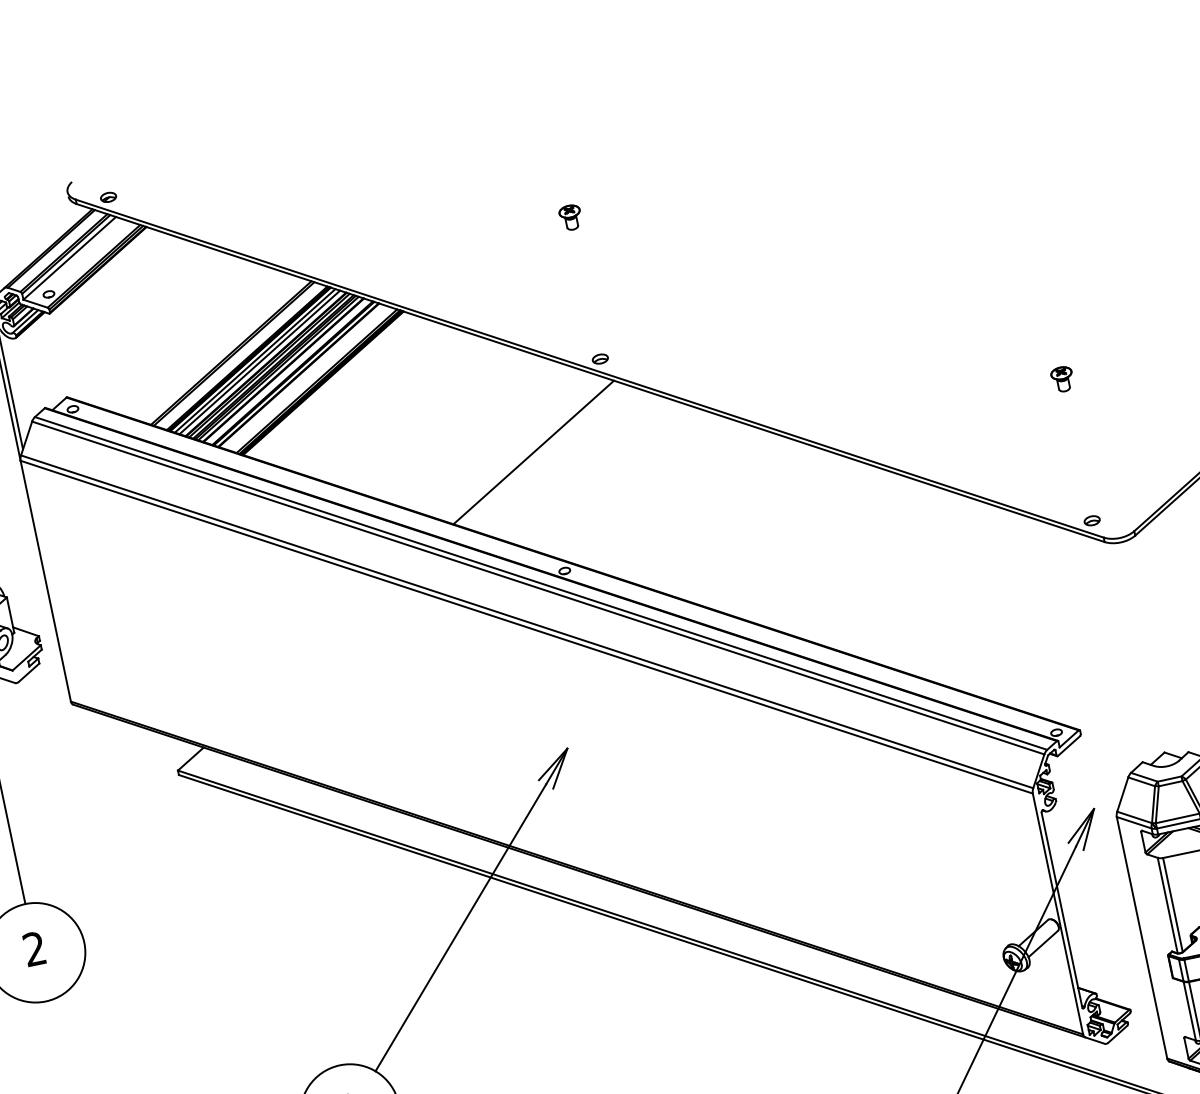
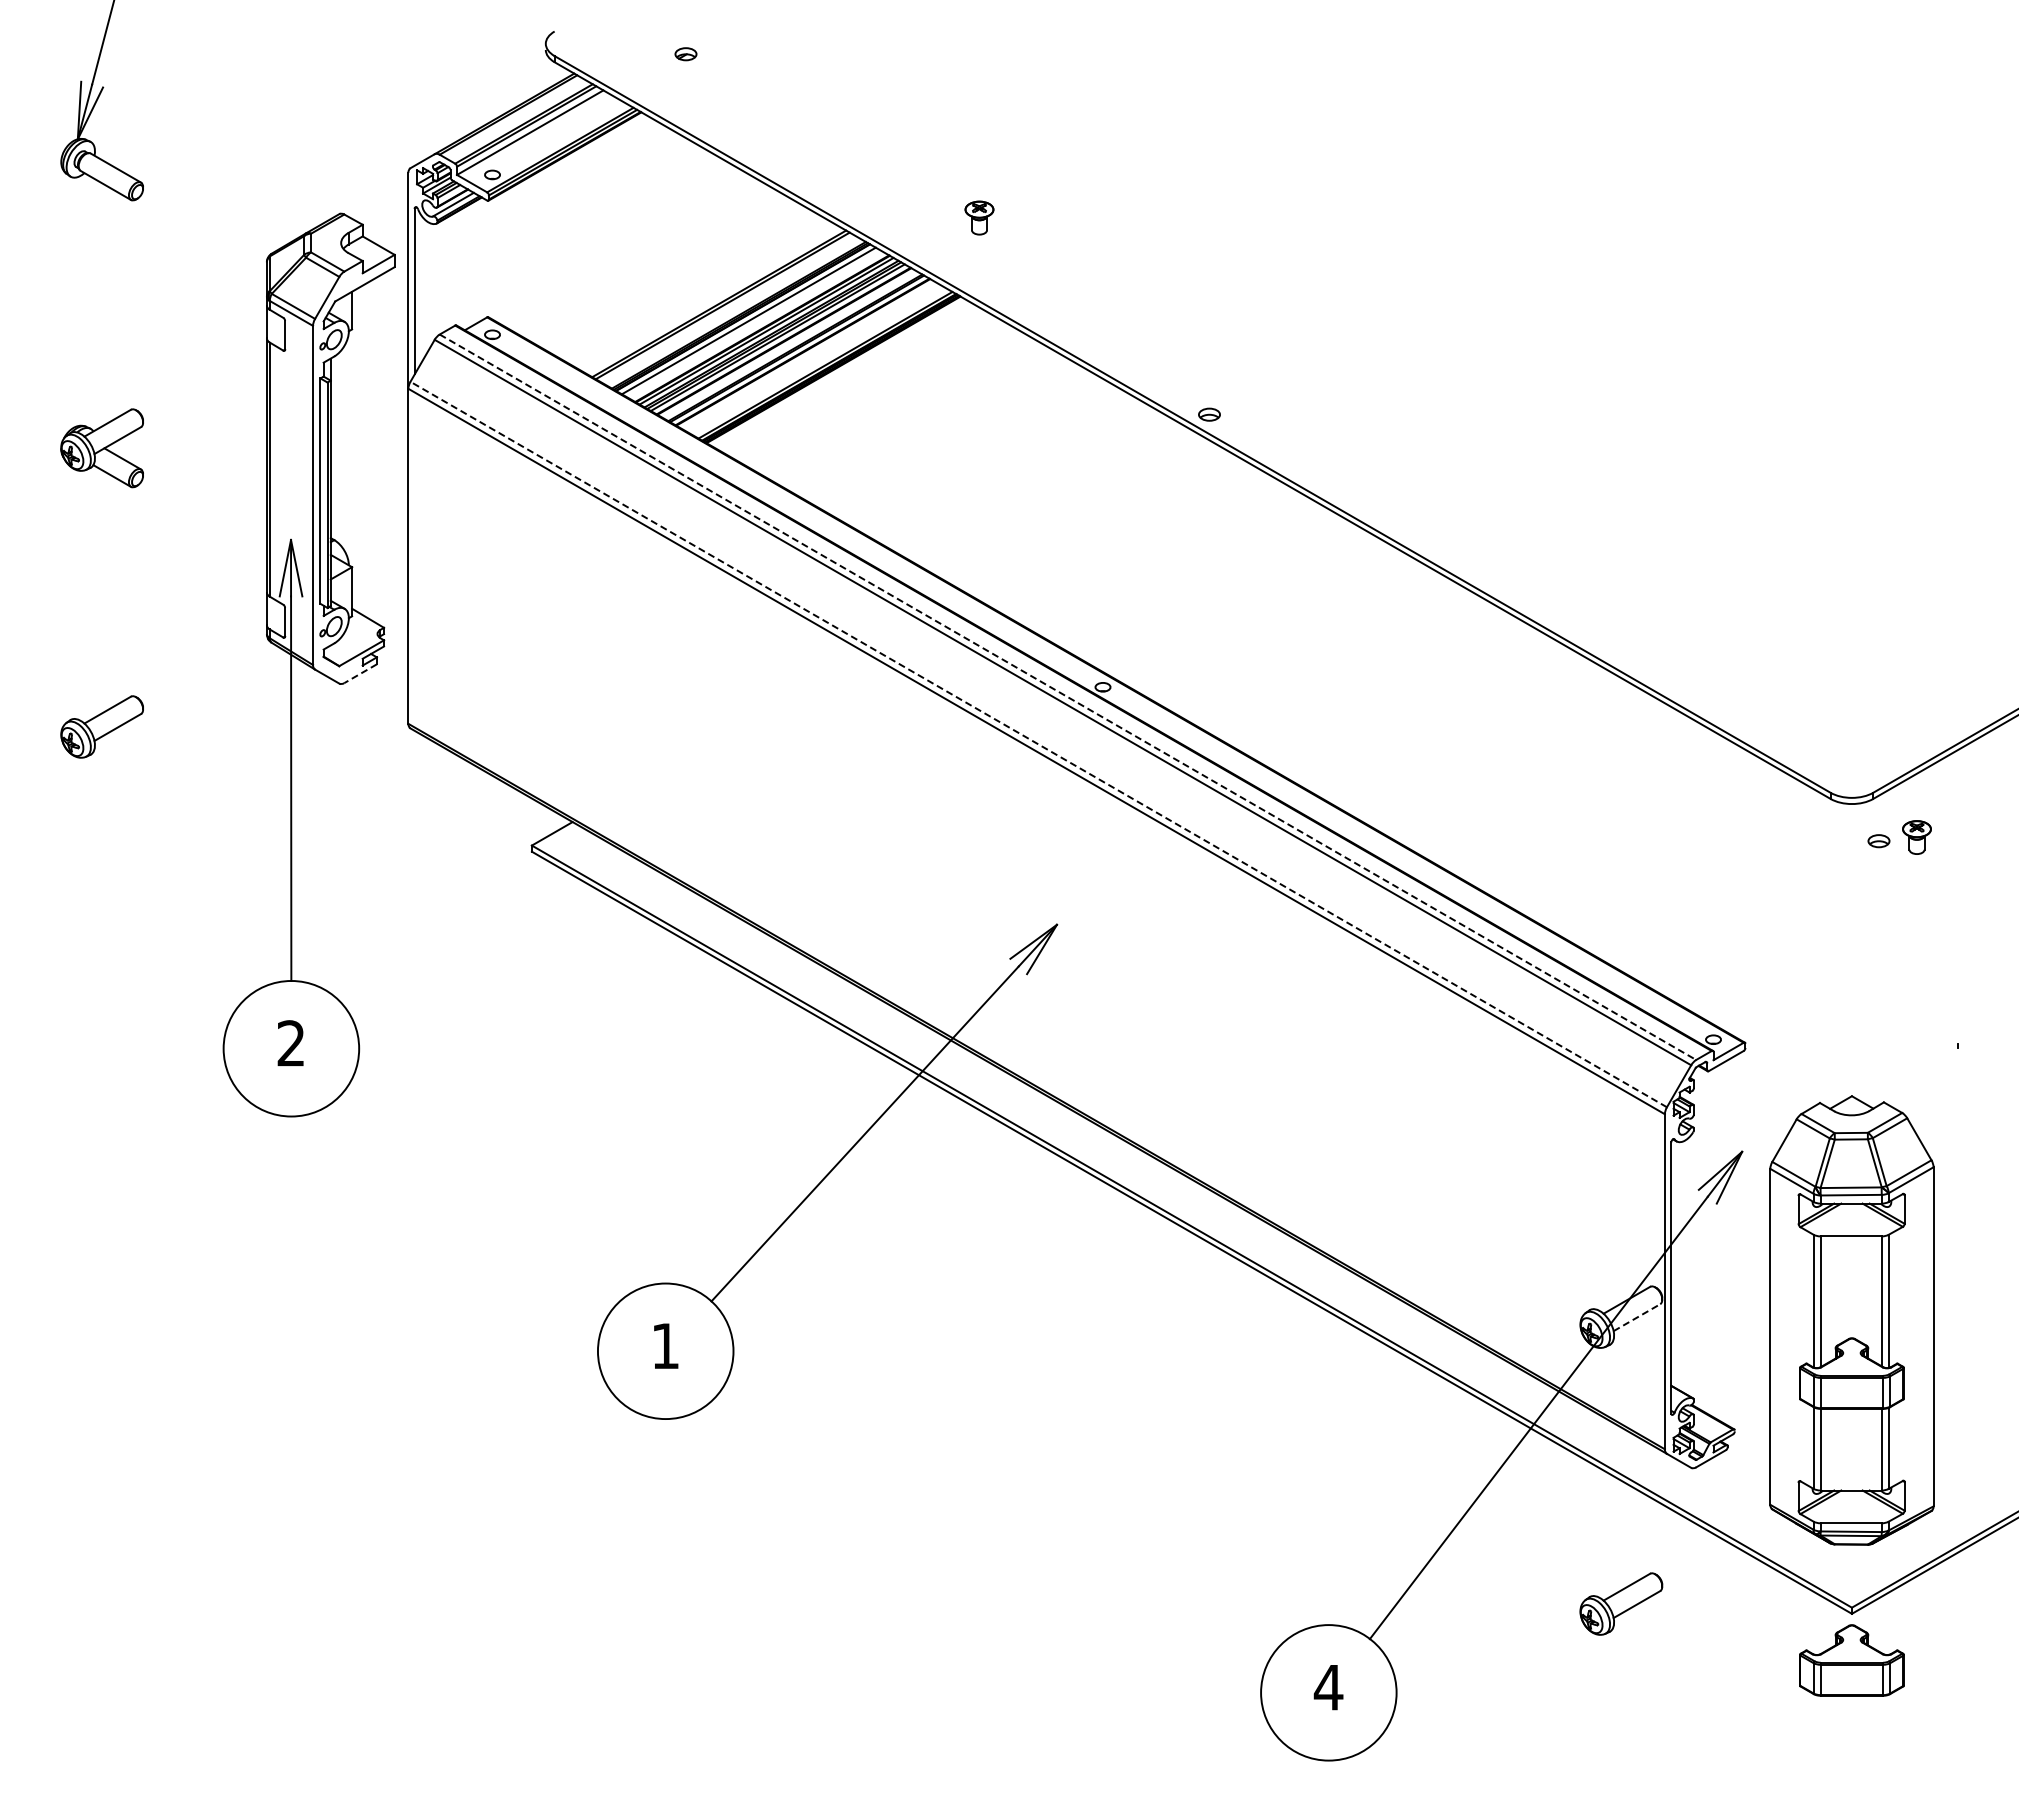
part: (108, 197) -> (685, 54), moved
part: (570, 217) -> (979, 217), moved
line: (259, 362) -> (754, 324), removed
part: (1062, 379) -> (1916, 837), moved
line: (533, 452) -> (1094, 520), removed
part: (1091, 521) -> (1878, 841), moved
line: (541, 583) -> (1068, 697), solid -> dashed
line: (526, 621) -> (1038, 744), solid -> dashed
line: (28, 672) -> (360, 673), solid -> dashed
line: (1042, 943) -> (1636, 1317), solid -> dashed

